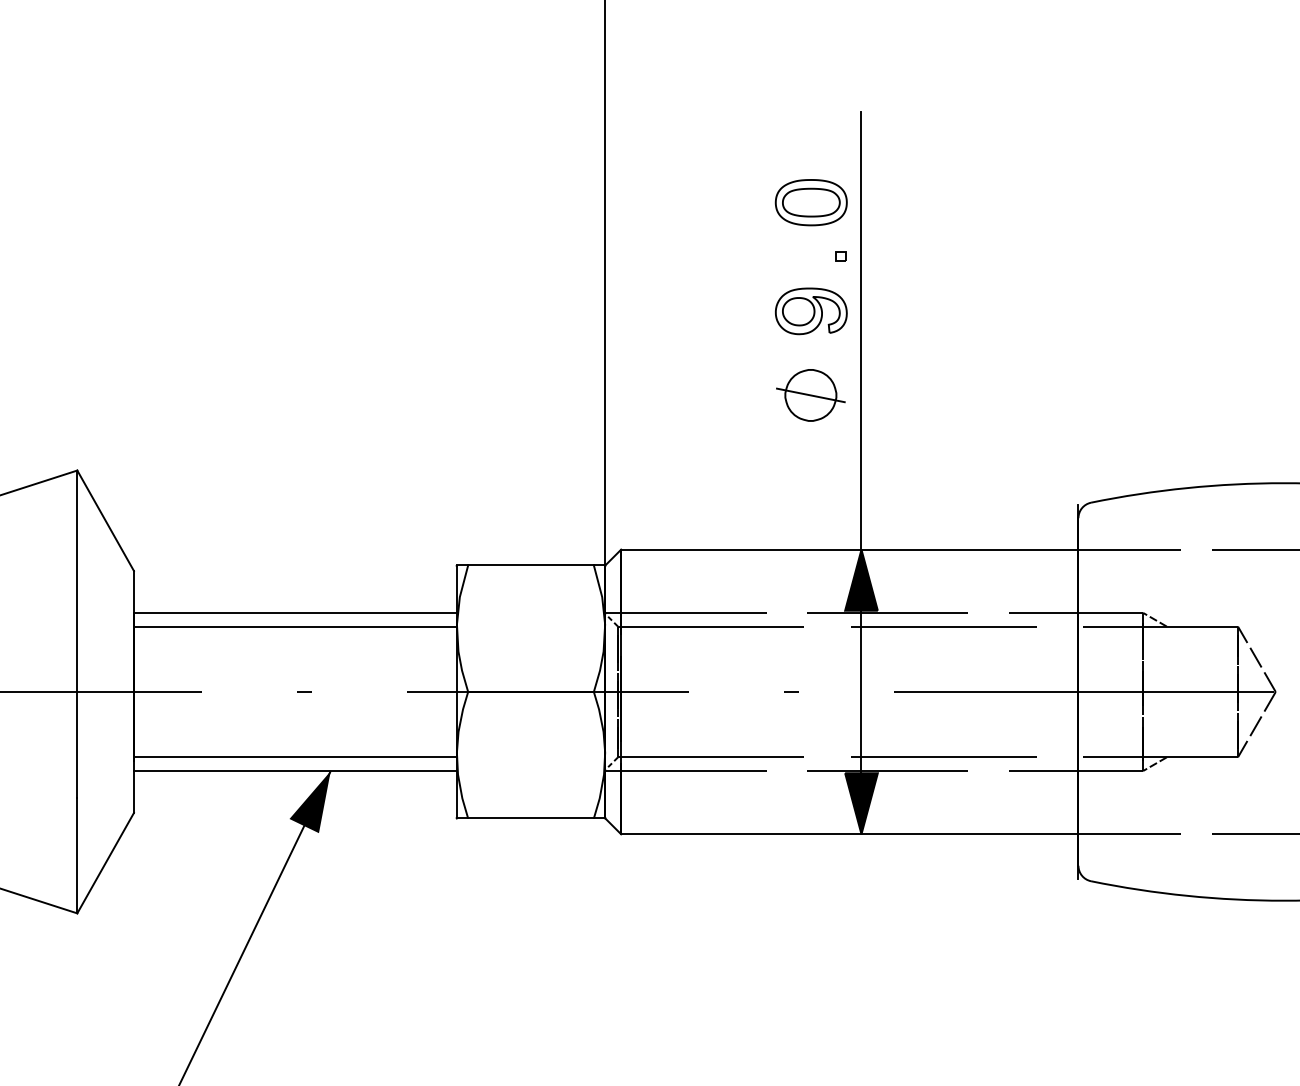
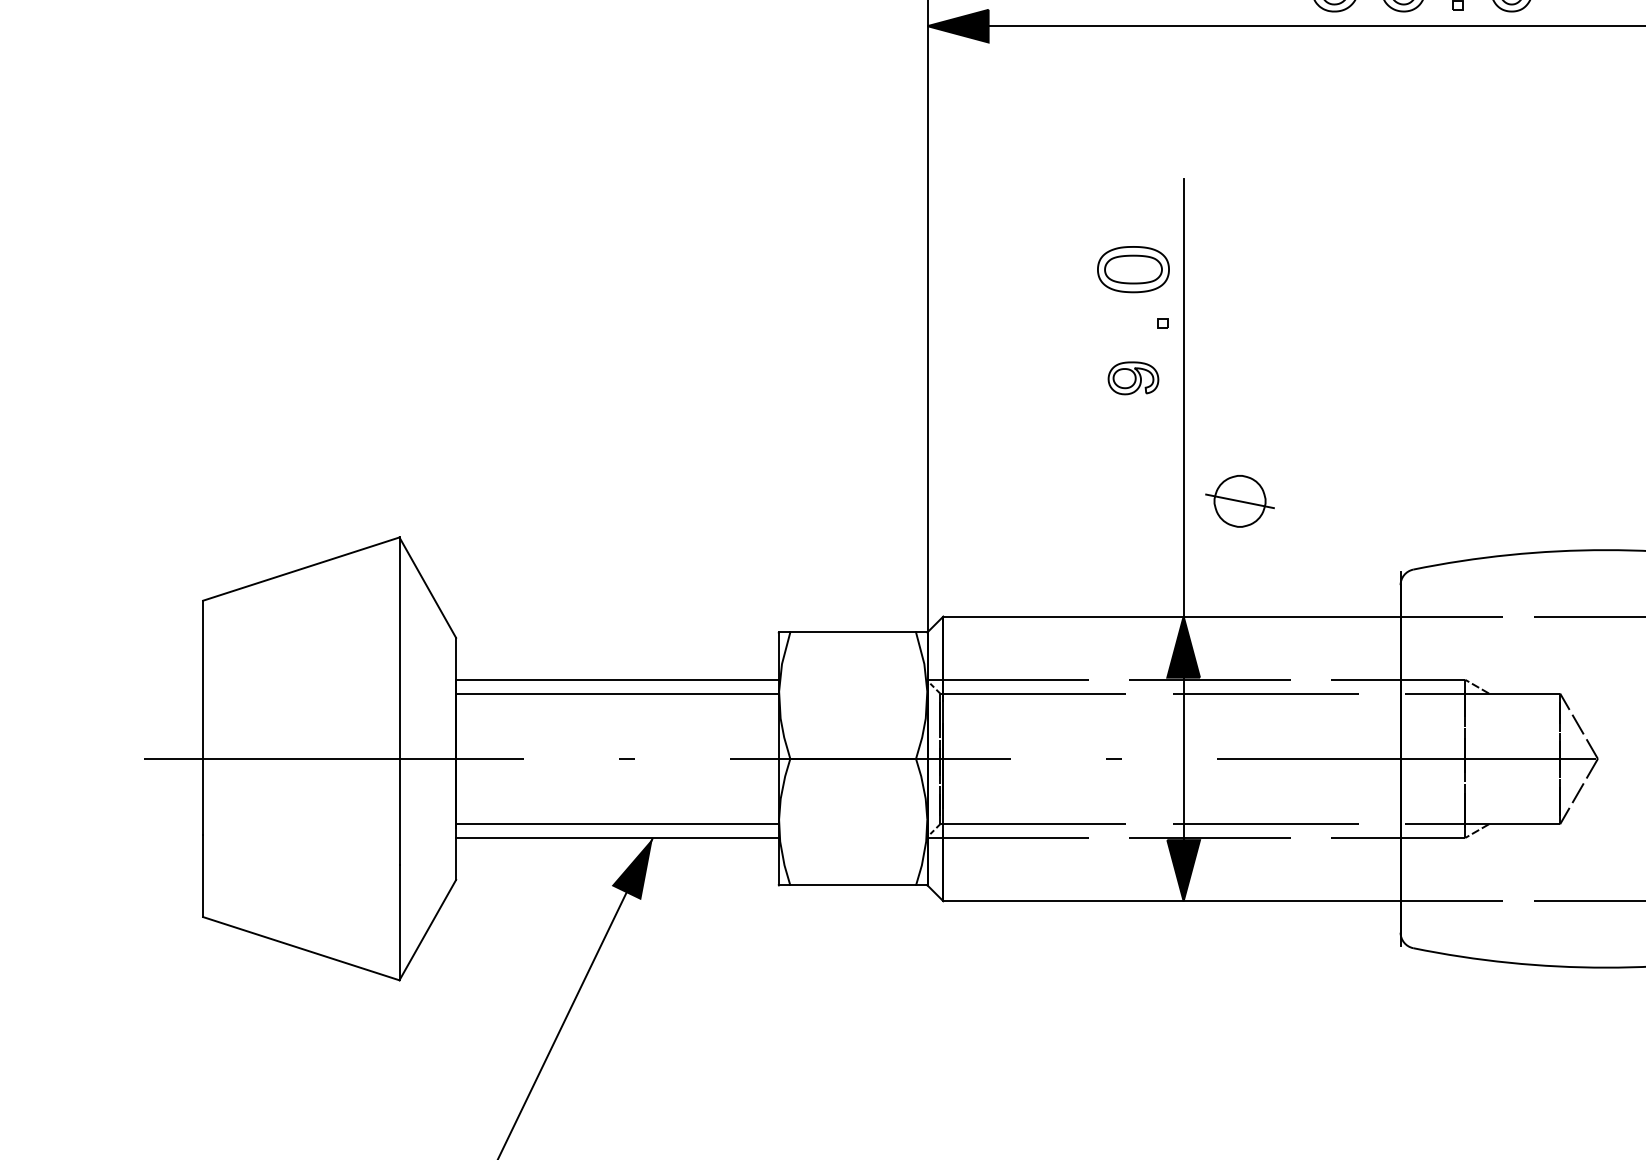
part: (811, 311) -> (1133, 378), size x0.7
part: (810, 395) -> (1239, 501), moved

